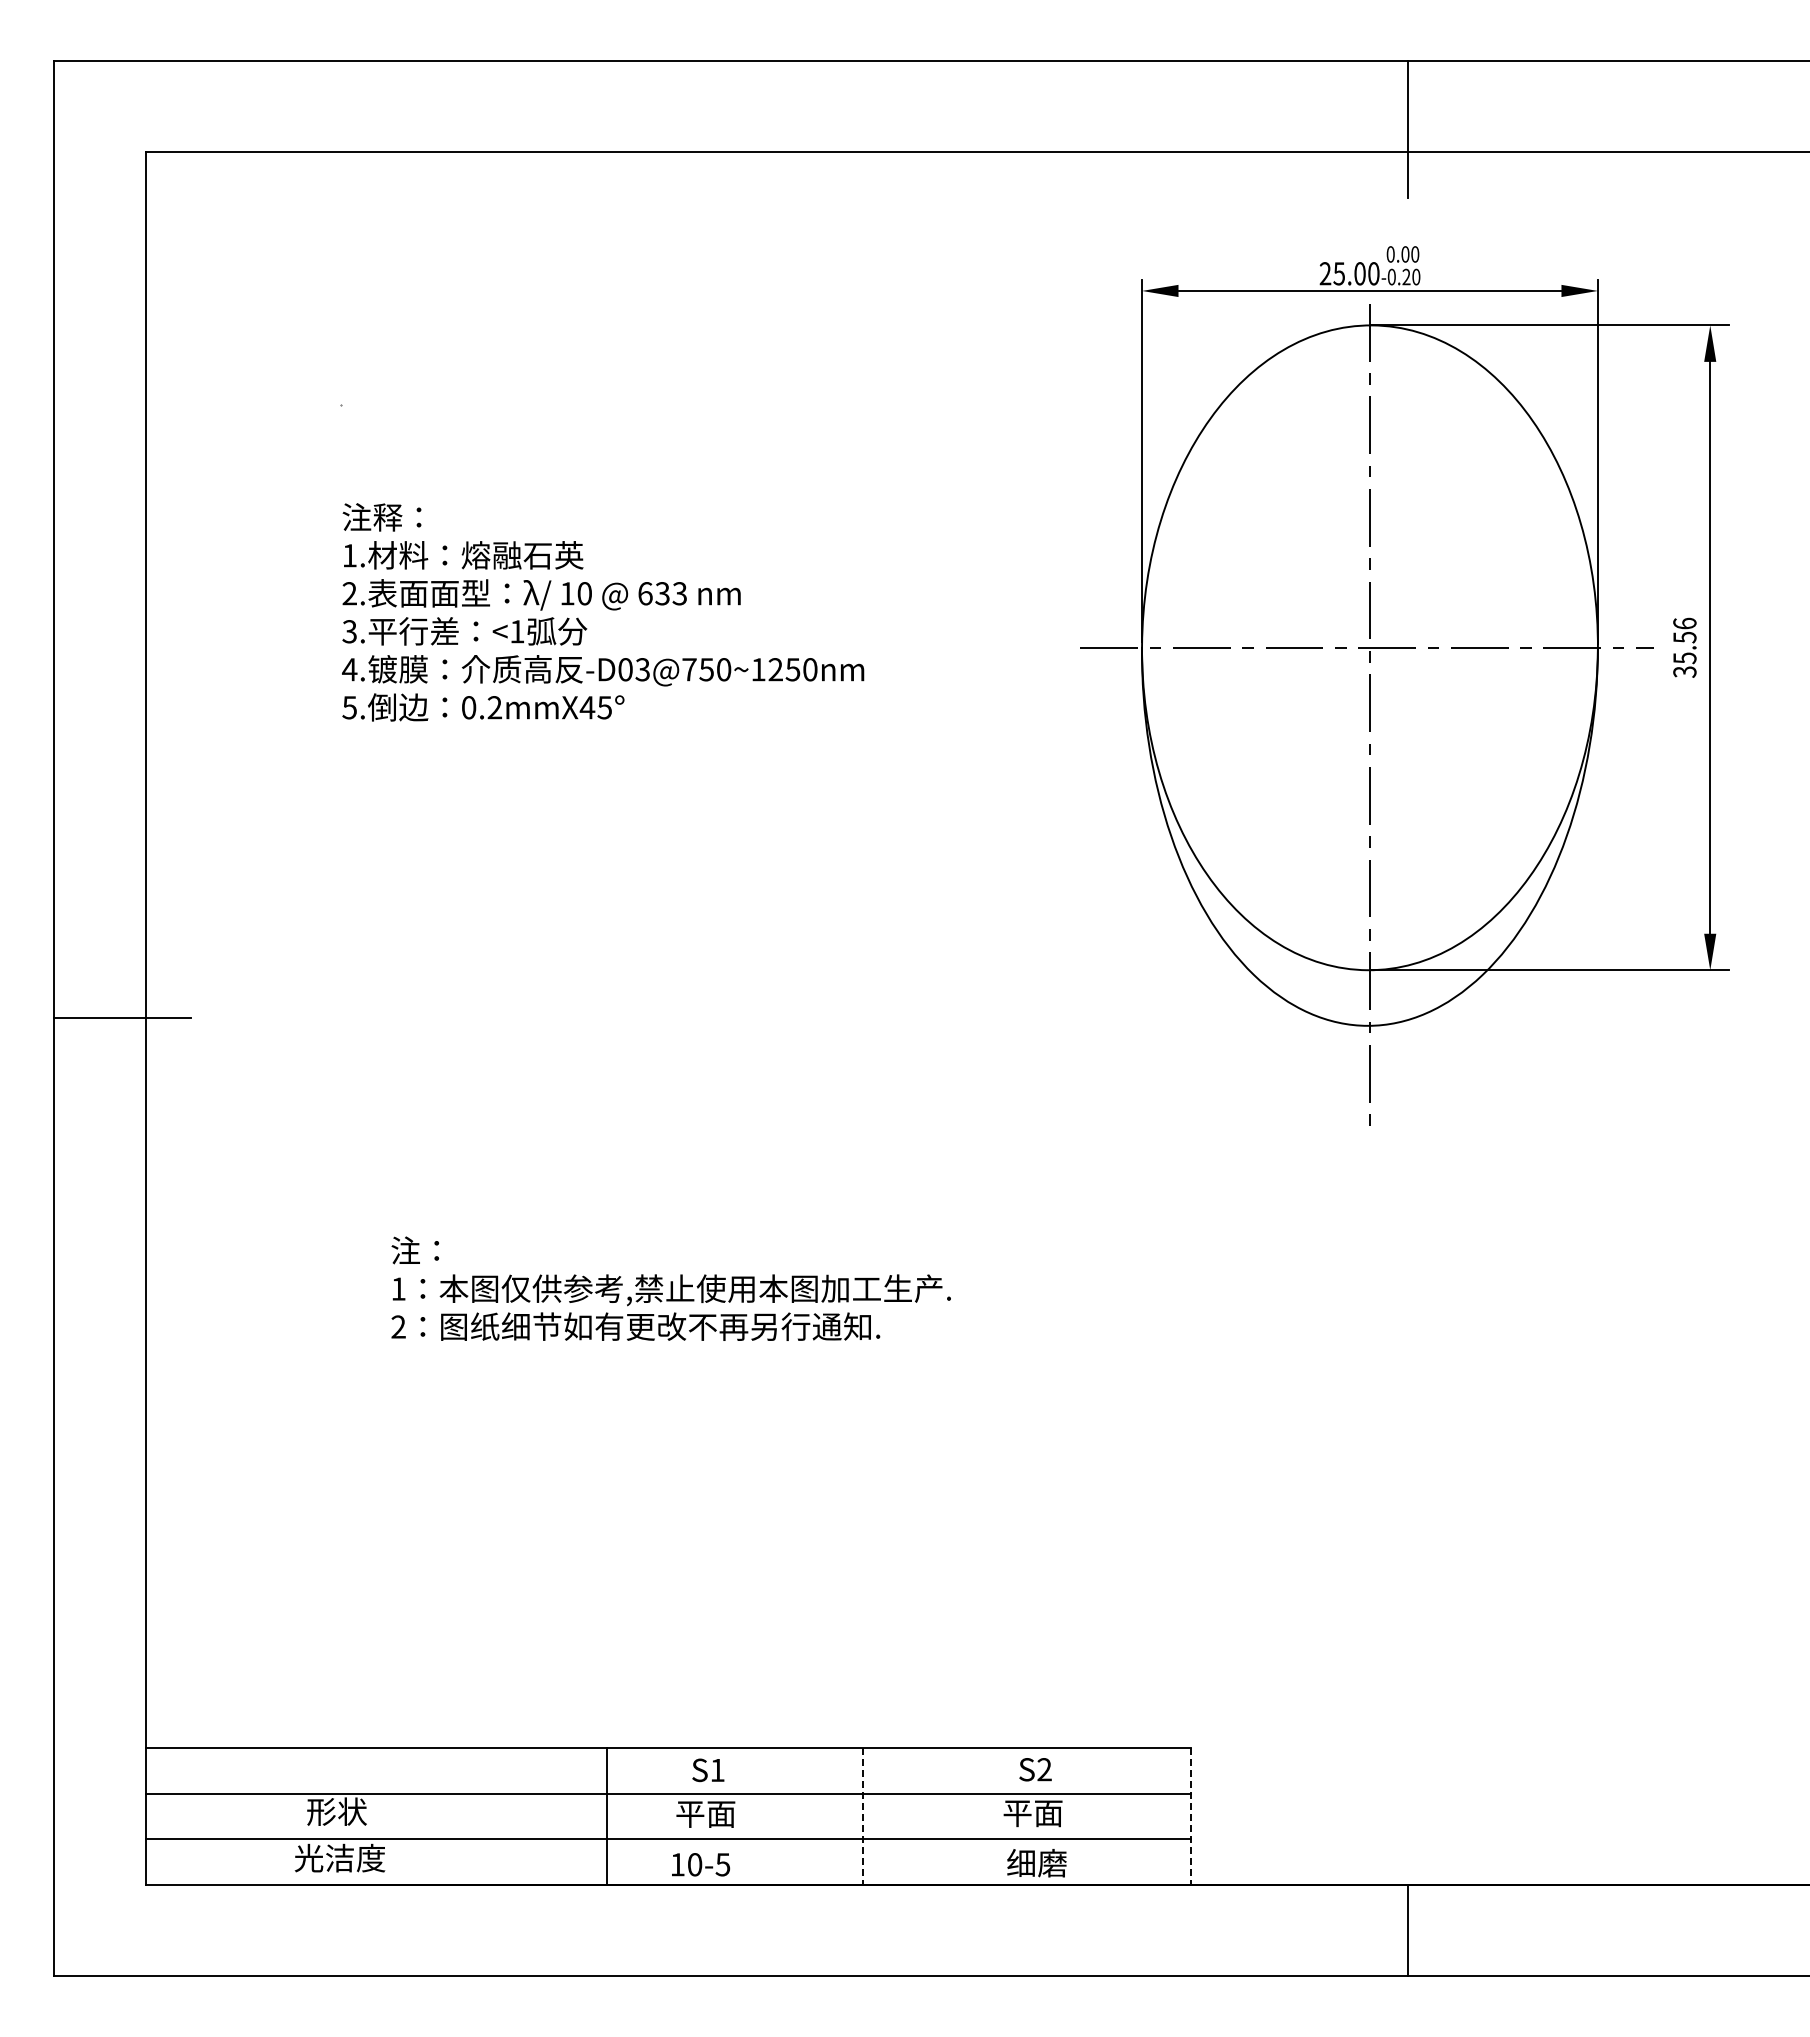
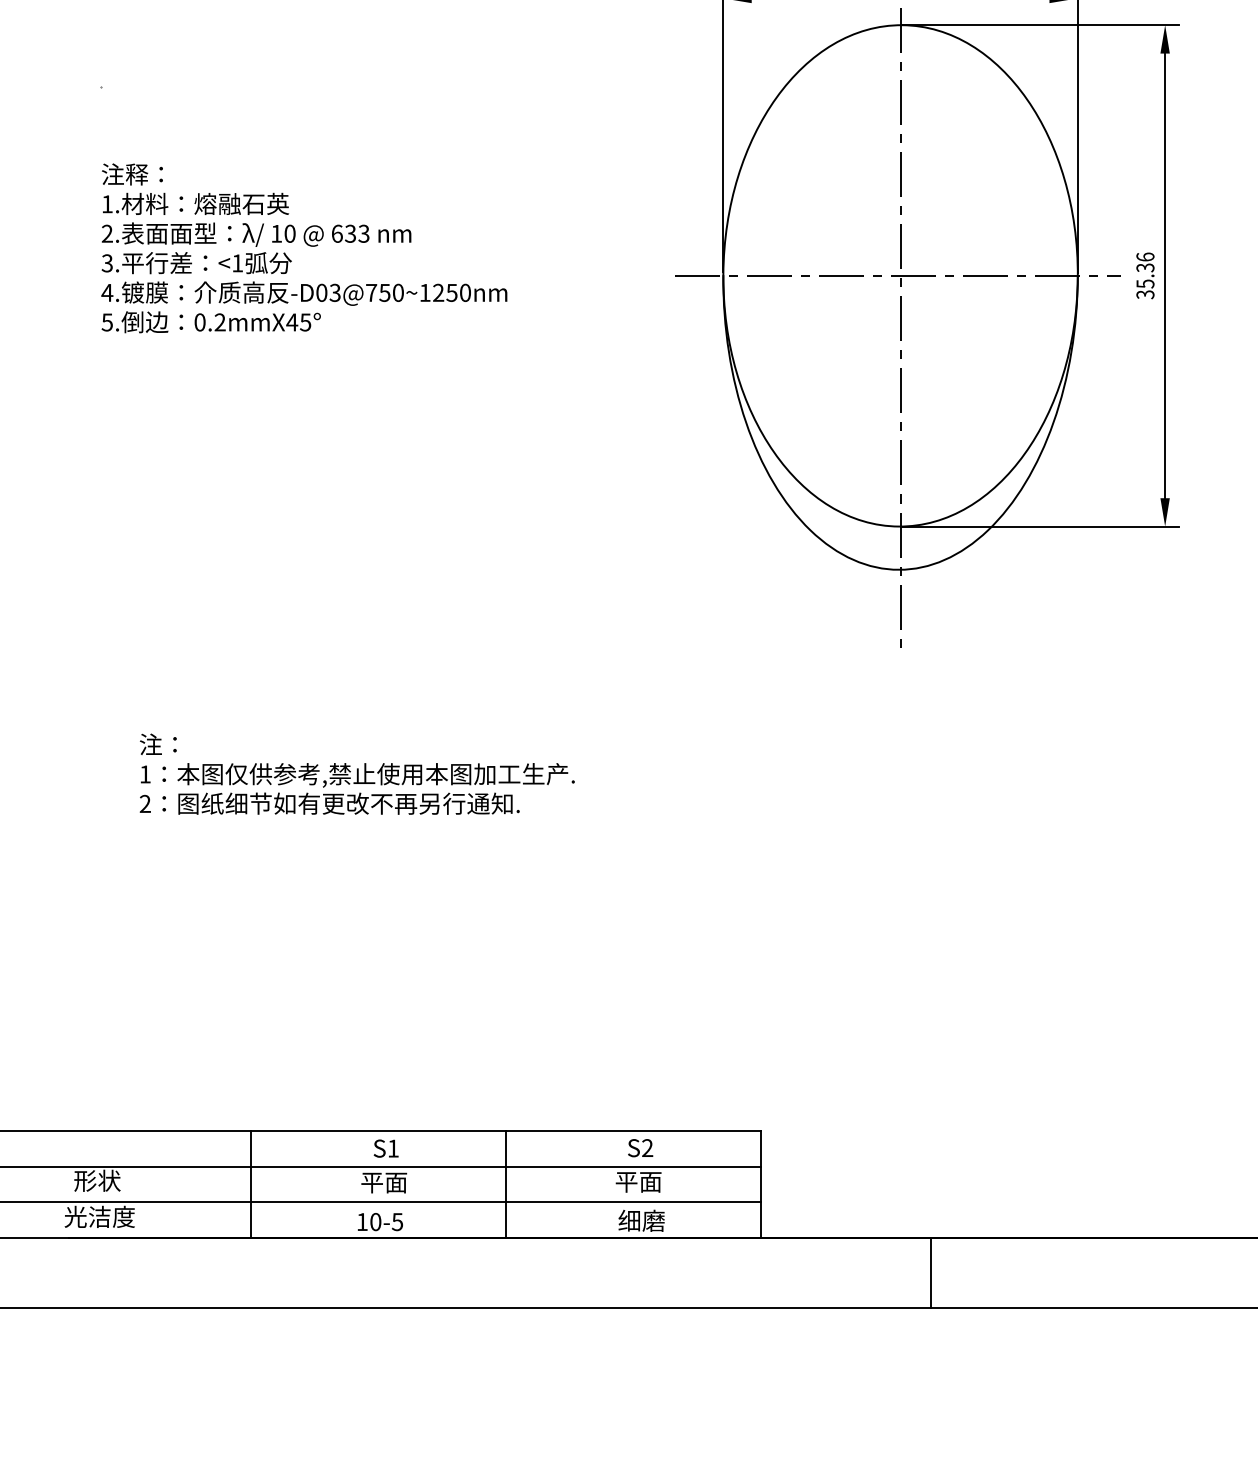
text: (1684, 637) -> (1145, 267), 35.56 -> 35.36
line: (607, 1815) -> (251, 1183), moved
line: (862, 1816) -> (506, 1184), dashed -> solid
line: (1190, 1816) -> (761, 1184), dashed -> solid

